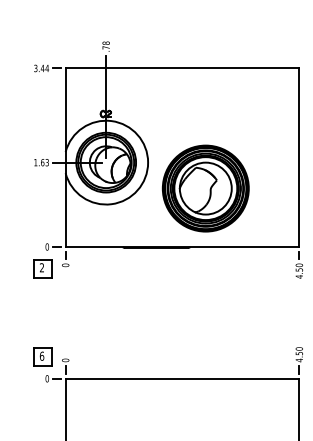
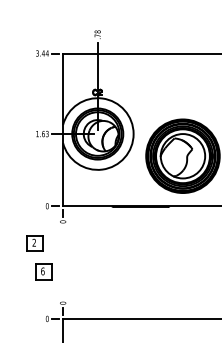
part: (42, 268) -> (34, 243), moved
part: (42, 356) -> (43, 271), moved

